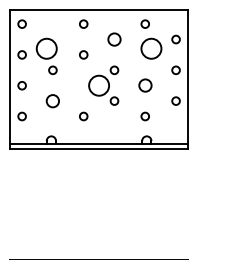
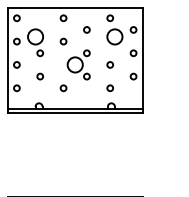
circle: (114, 39) -> (86, 29), size x0.62
circle: (144, 85) -> (109, 64), size x0.62
circle: (52, 100) -> (39, 76), size x0.62

